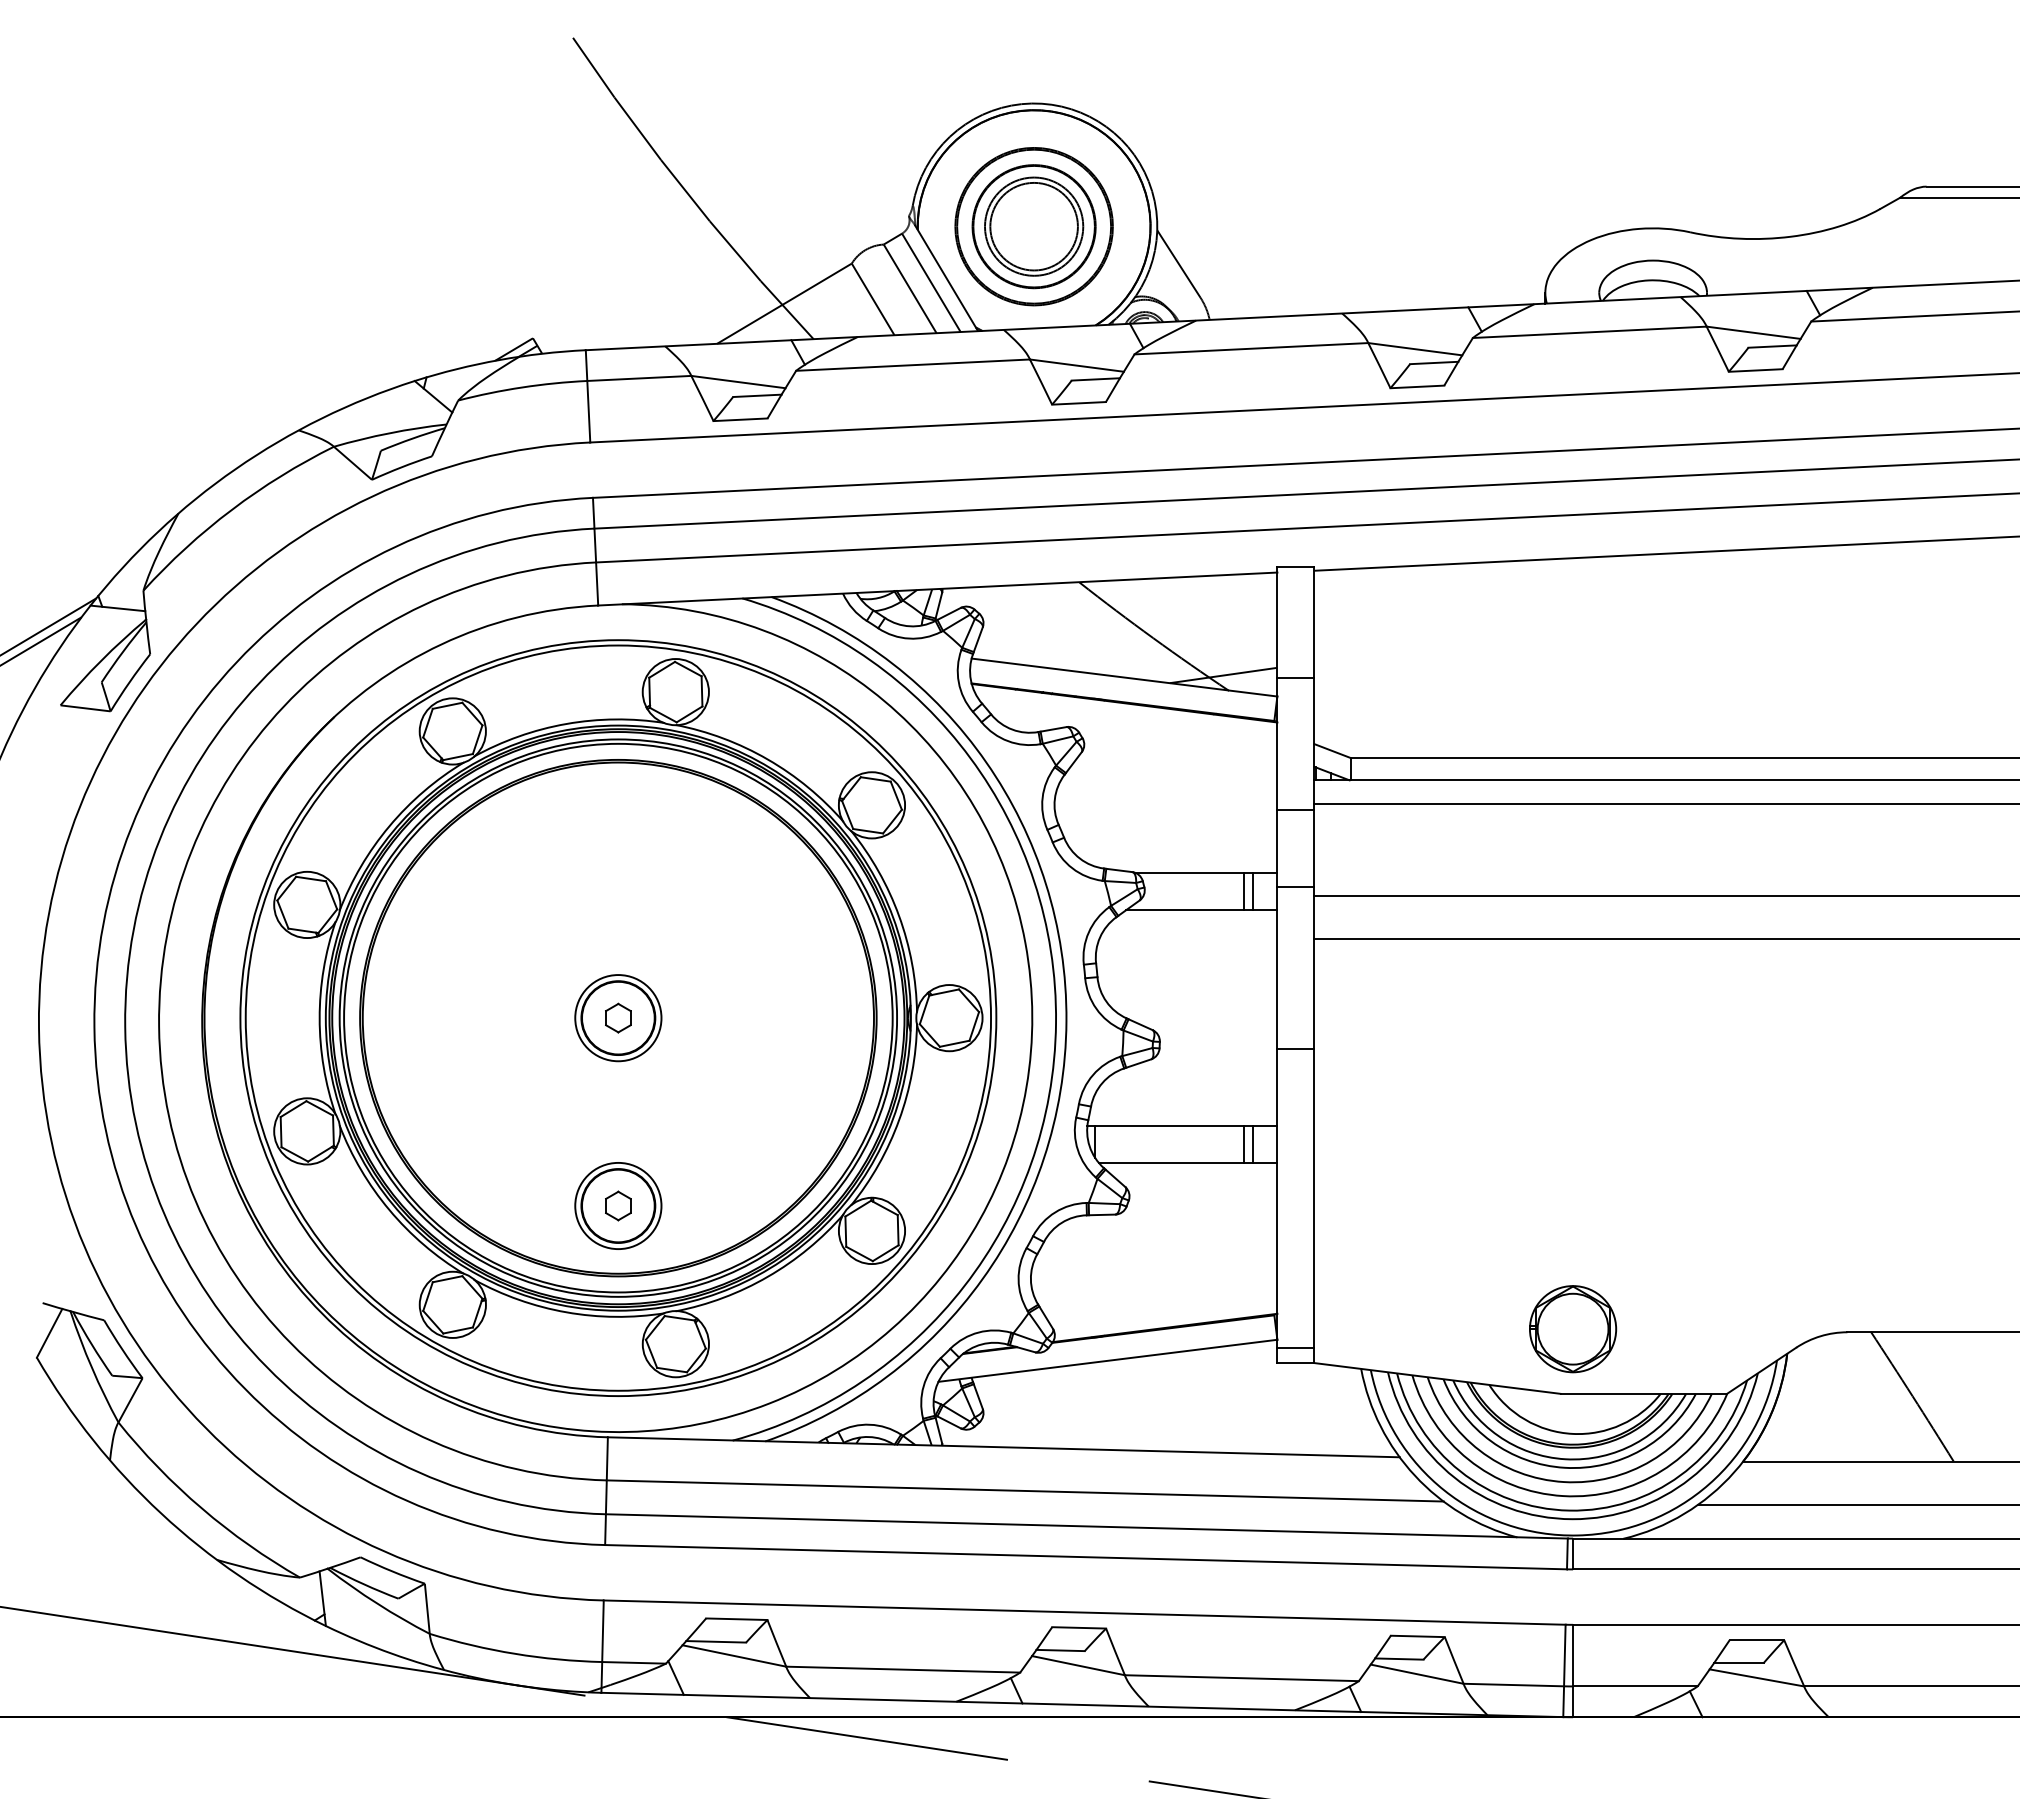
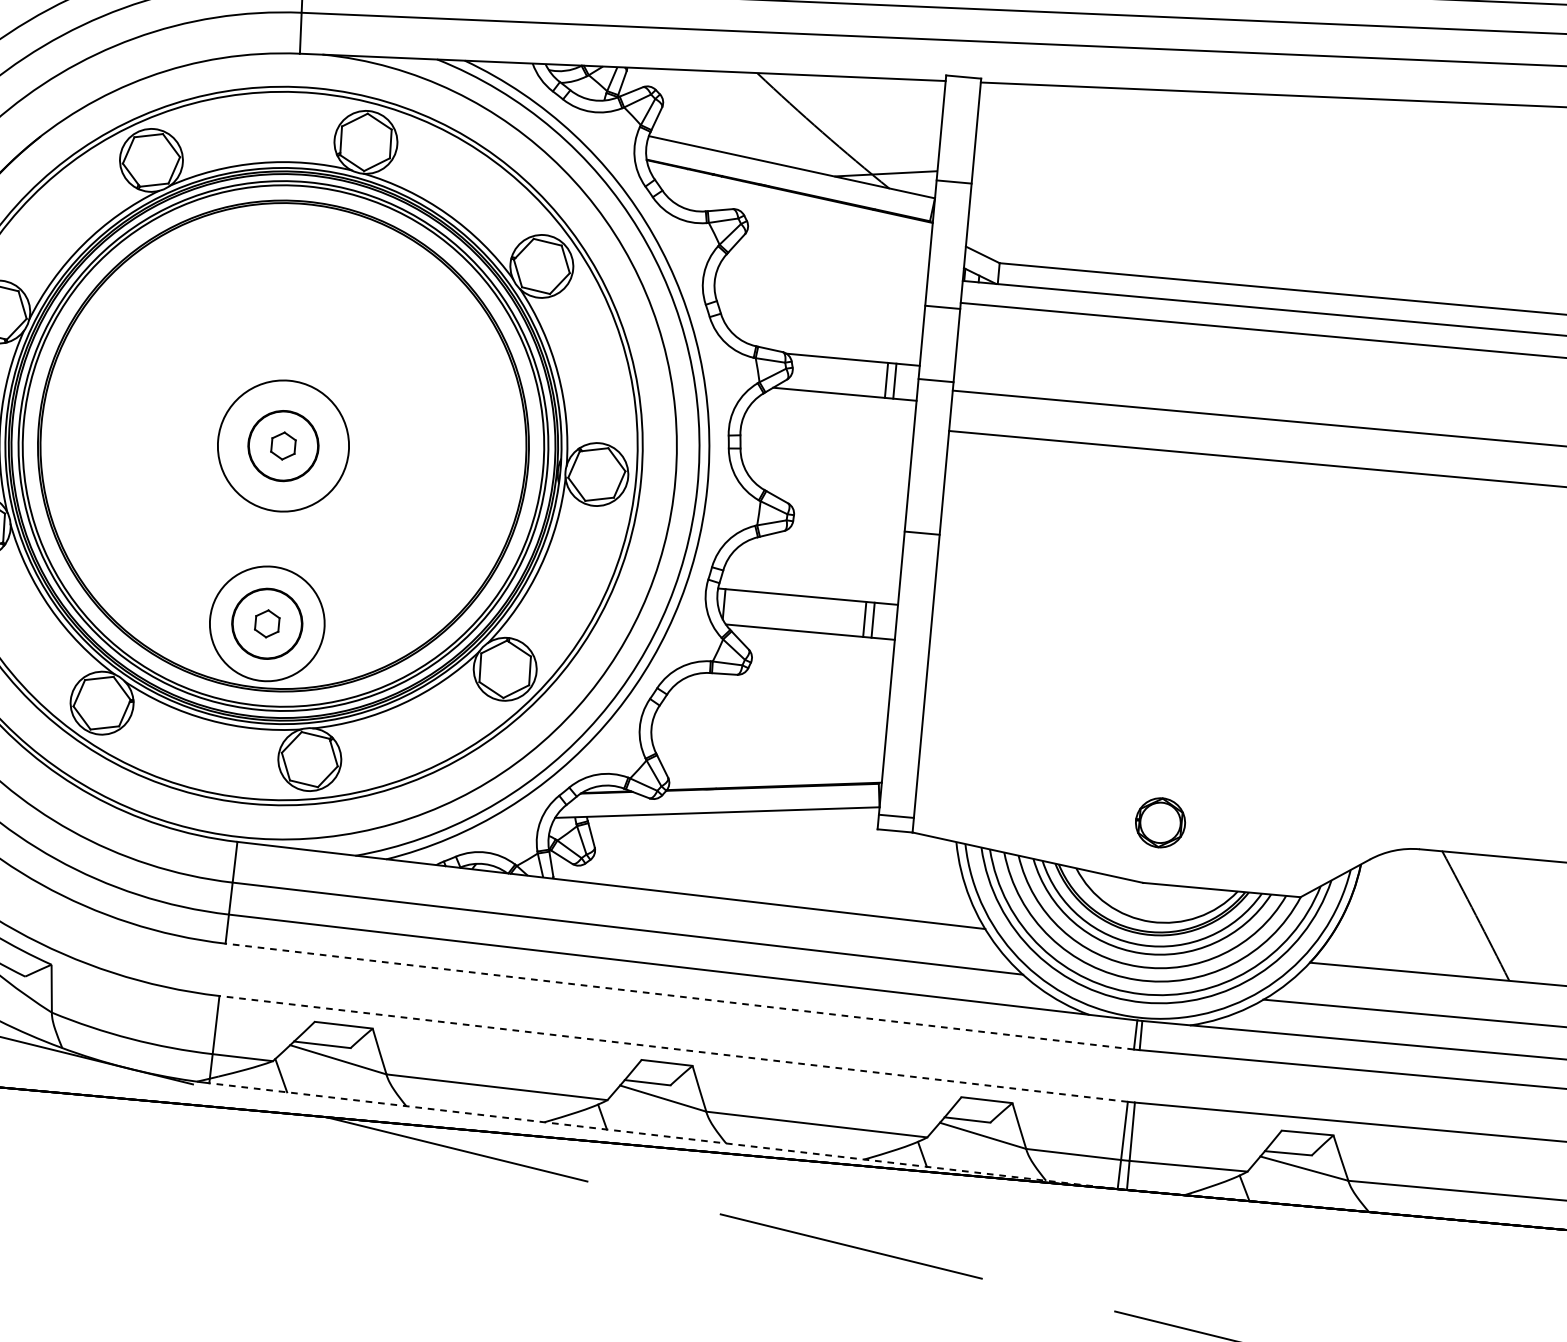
circle: (618, 1018) -> (283, 446), size x1.6
circle: (618, 1205) -> (267, 623), size x1.4
part: (1573, 1329) -> (1160, 823), size x0.6
line: (1085, 1557) -> (679, 996), solid -> dashed
line: (1084, 1612) -> (673, 1048), solid -> dashed
line: (1081, 1704) -> (662, 1135), solid -> dashed

